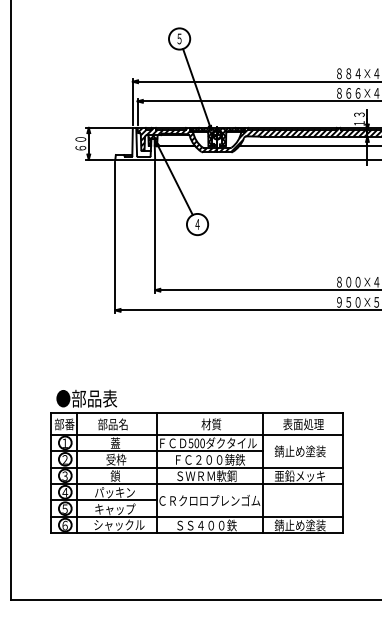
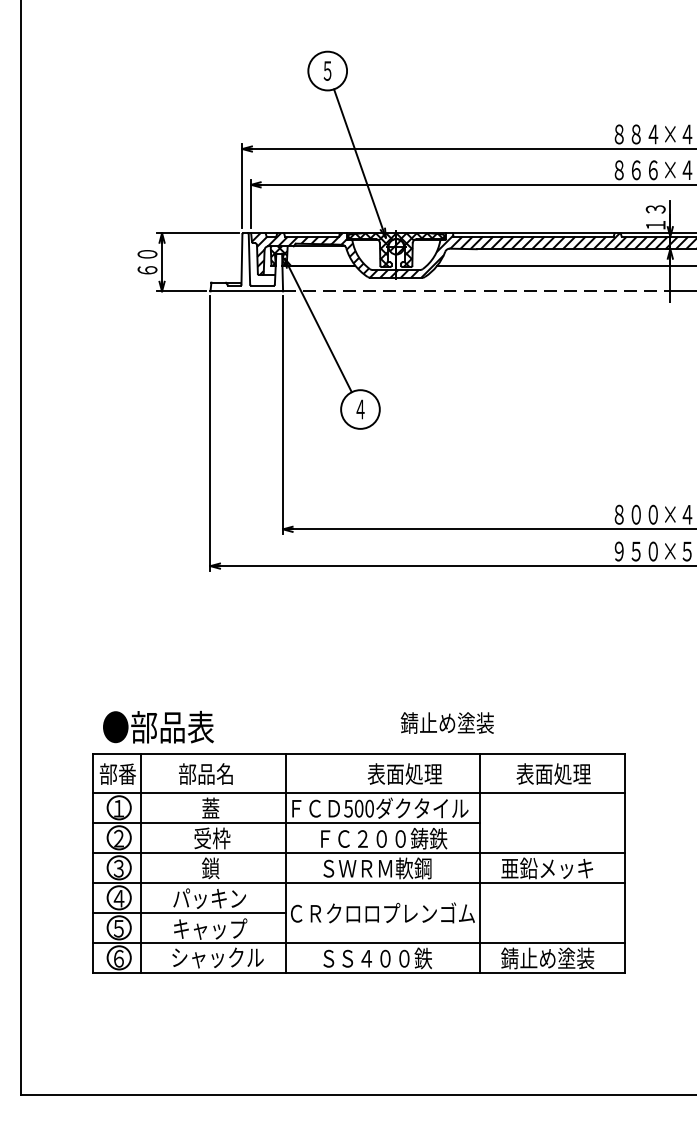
line: (261, 159) -> (477, 290), solid -> dashed
text: (221, 424) -> (404, 774), 材質 -> 表面処理
text: (299, 451) -> (446, 723), moved

